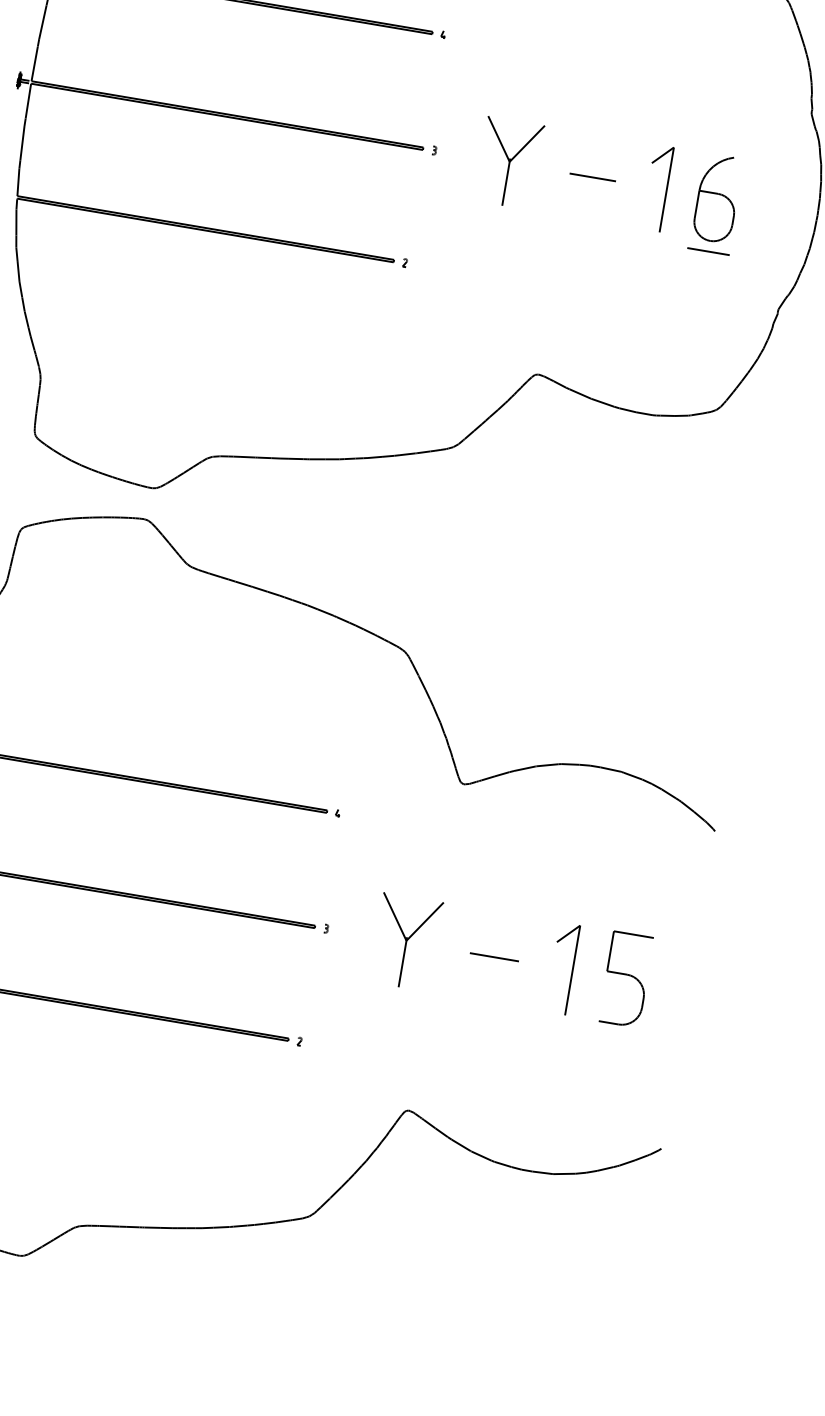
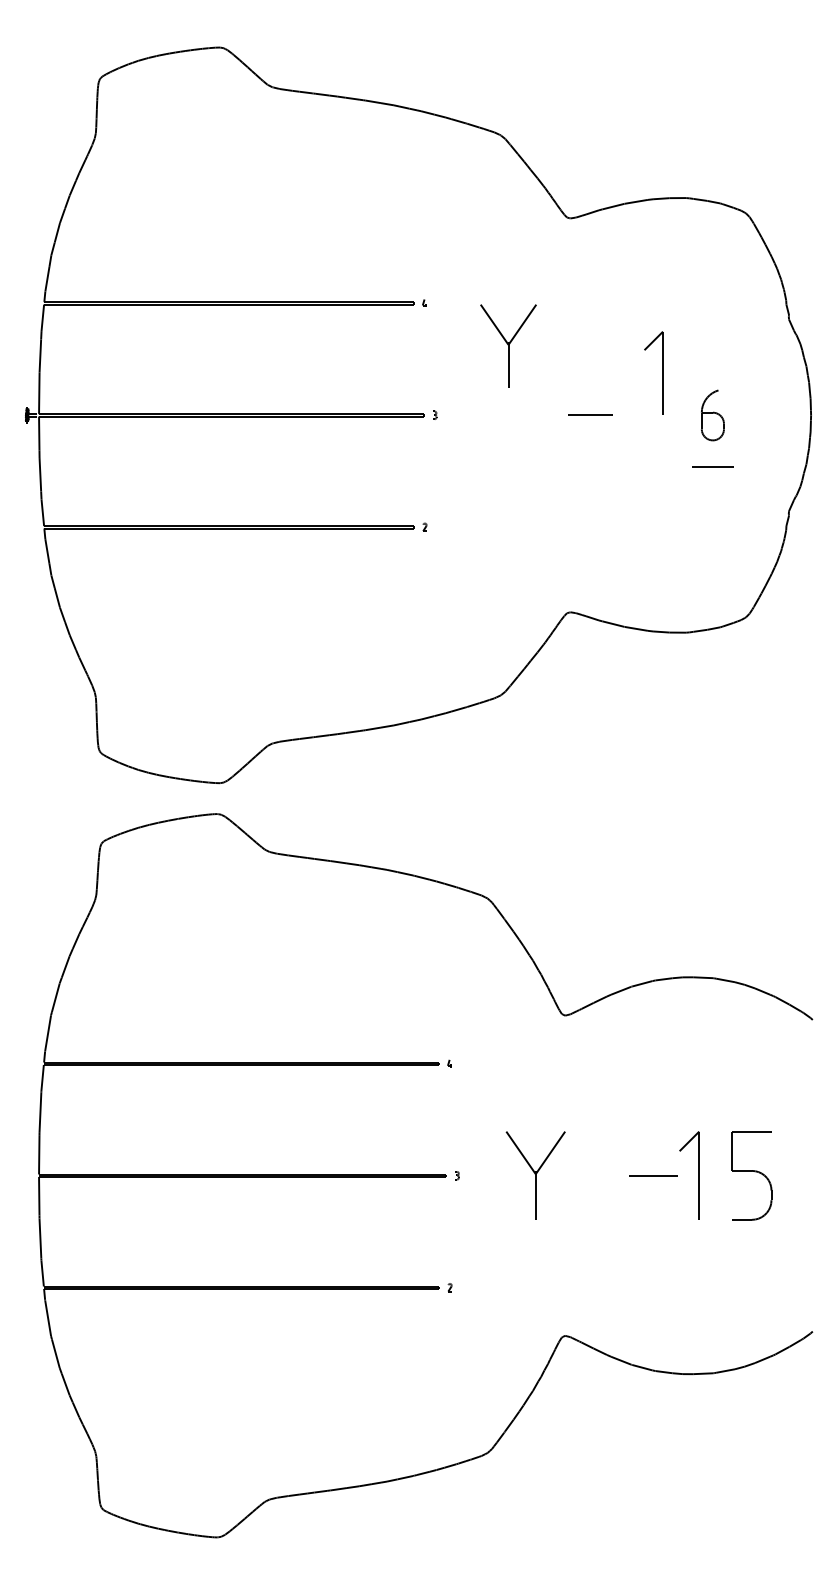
part: (509, 162) -> (508, 345), moved
part: (666, 188) -> (662, 372), moved
part: (717, 198) -> (712, 415), size x0.6
line: (494, 957) -> (653, 1175), moved

